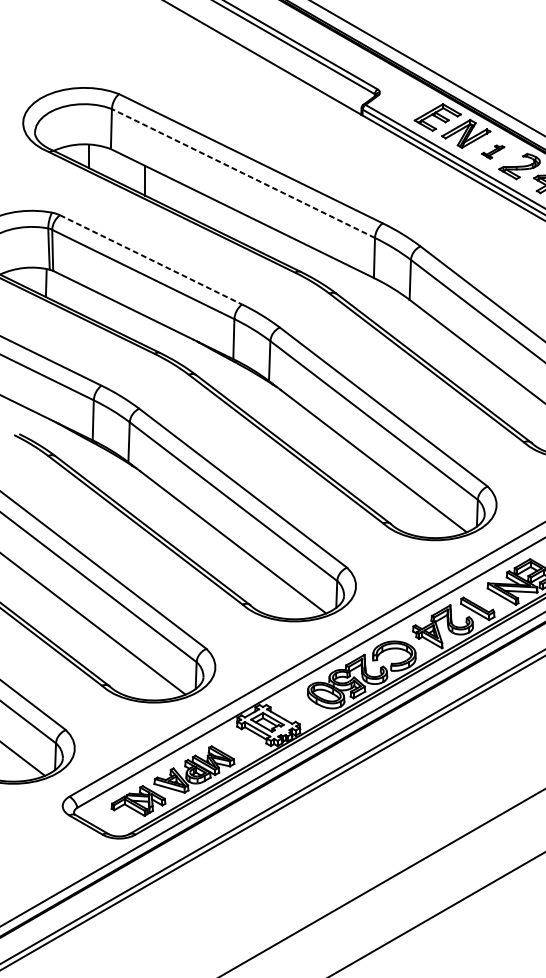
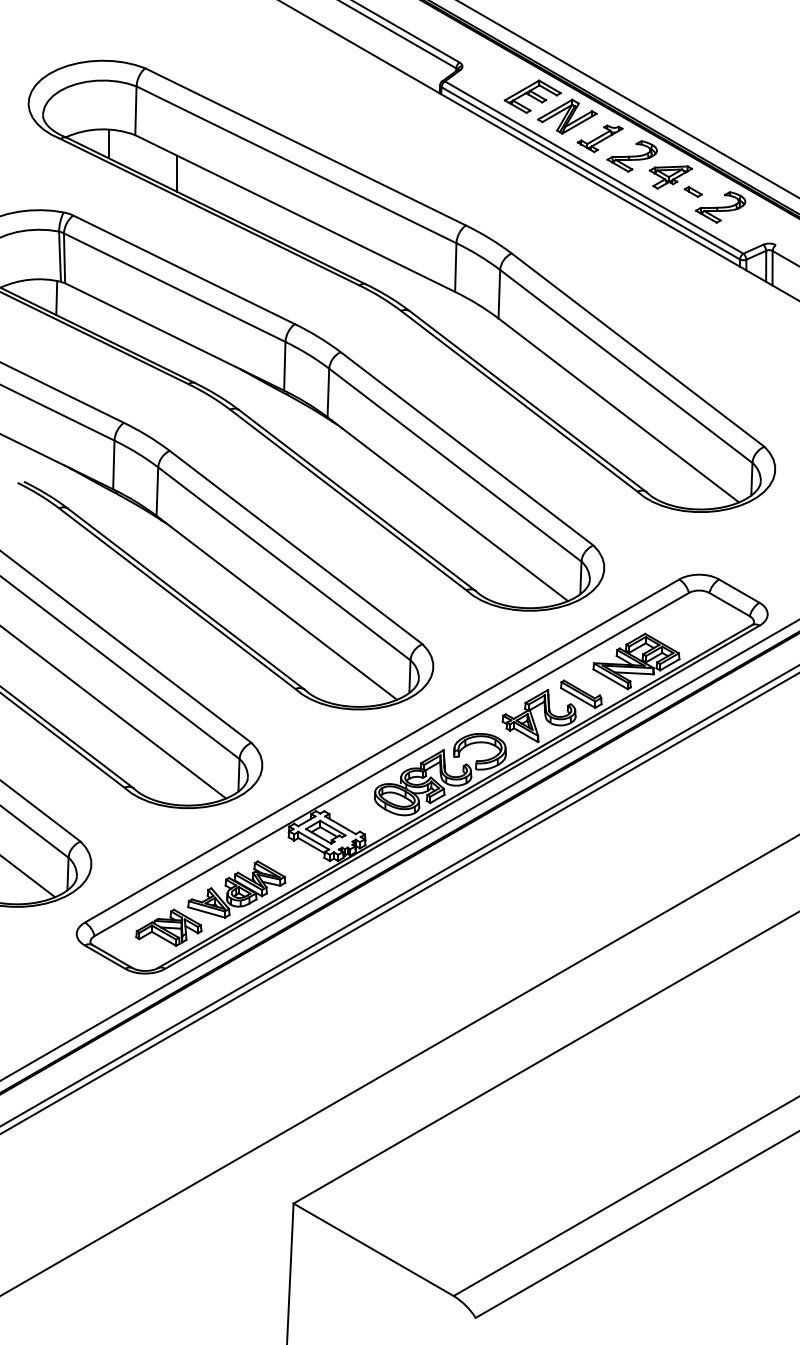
part: (492, 151) -> (599, 138), size x1.67
line: (243, 173) -> (296, 164), dashed -> solid
line: (151, 260) -> (184, 270), dashed -> solid

